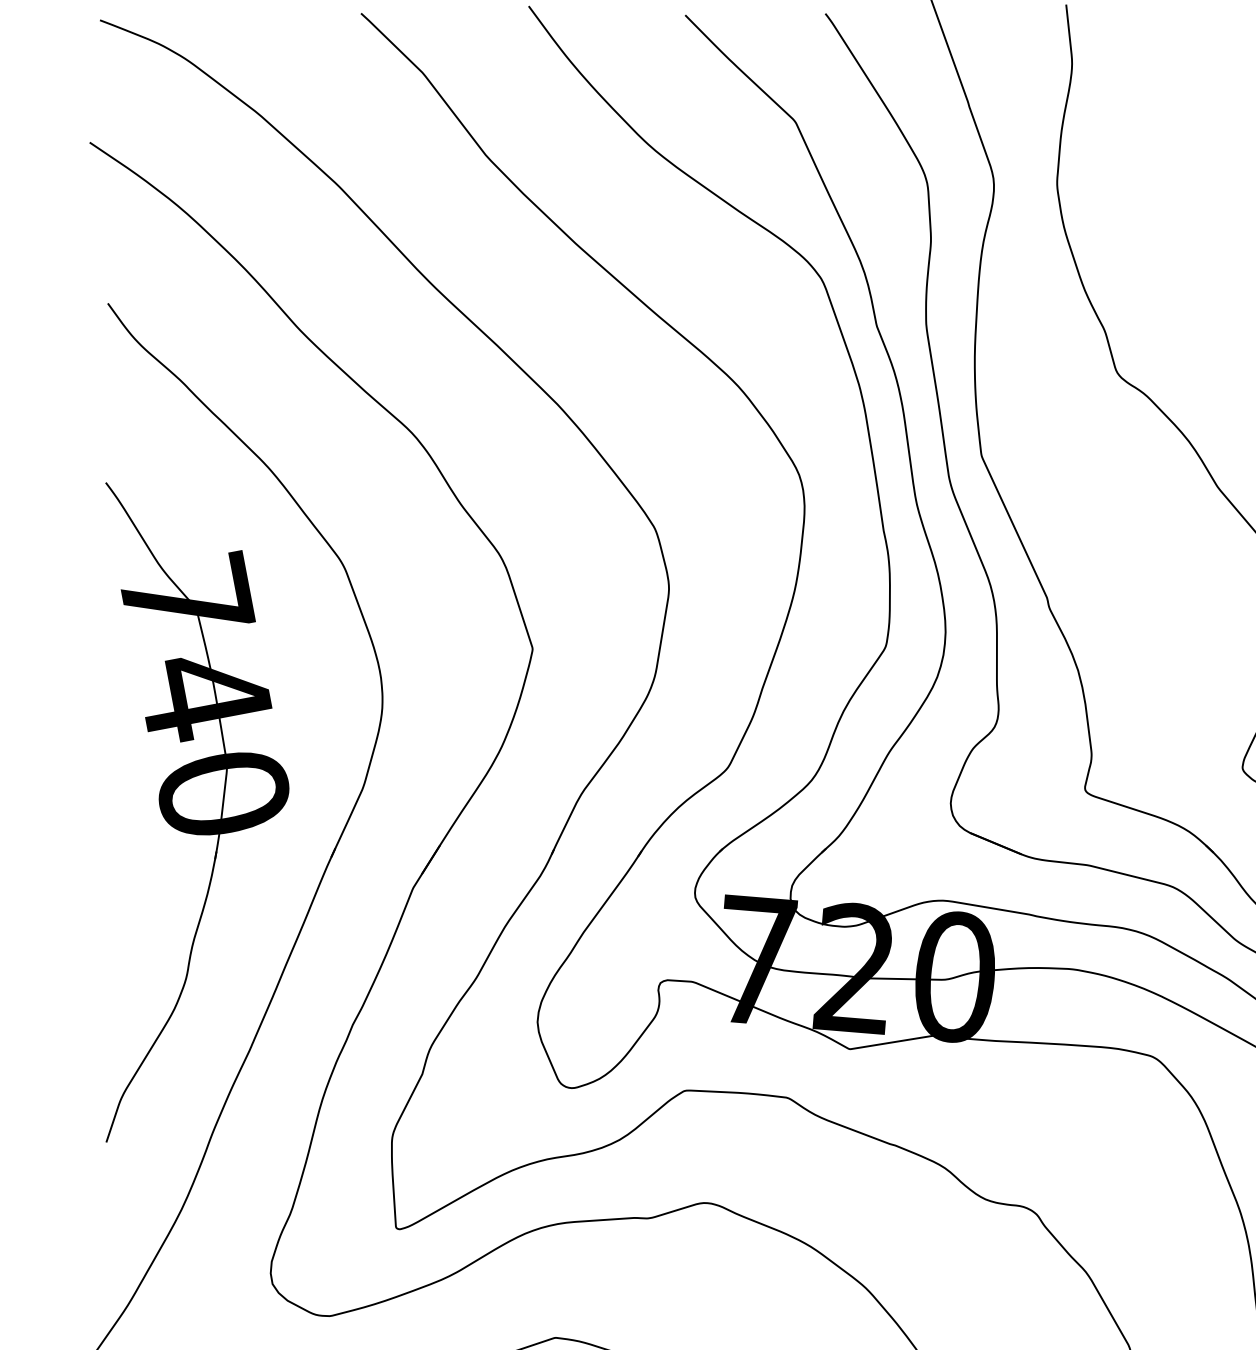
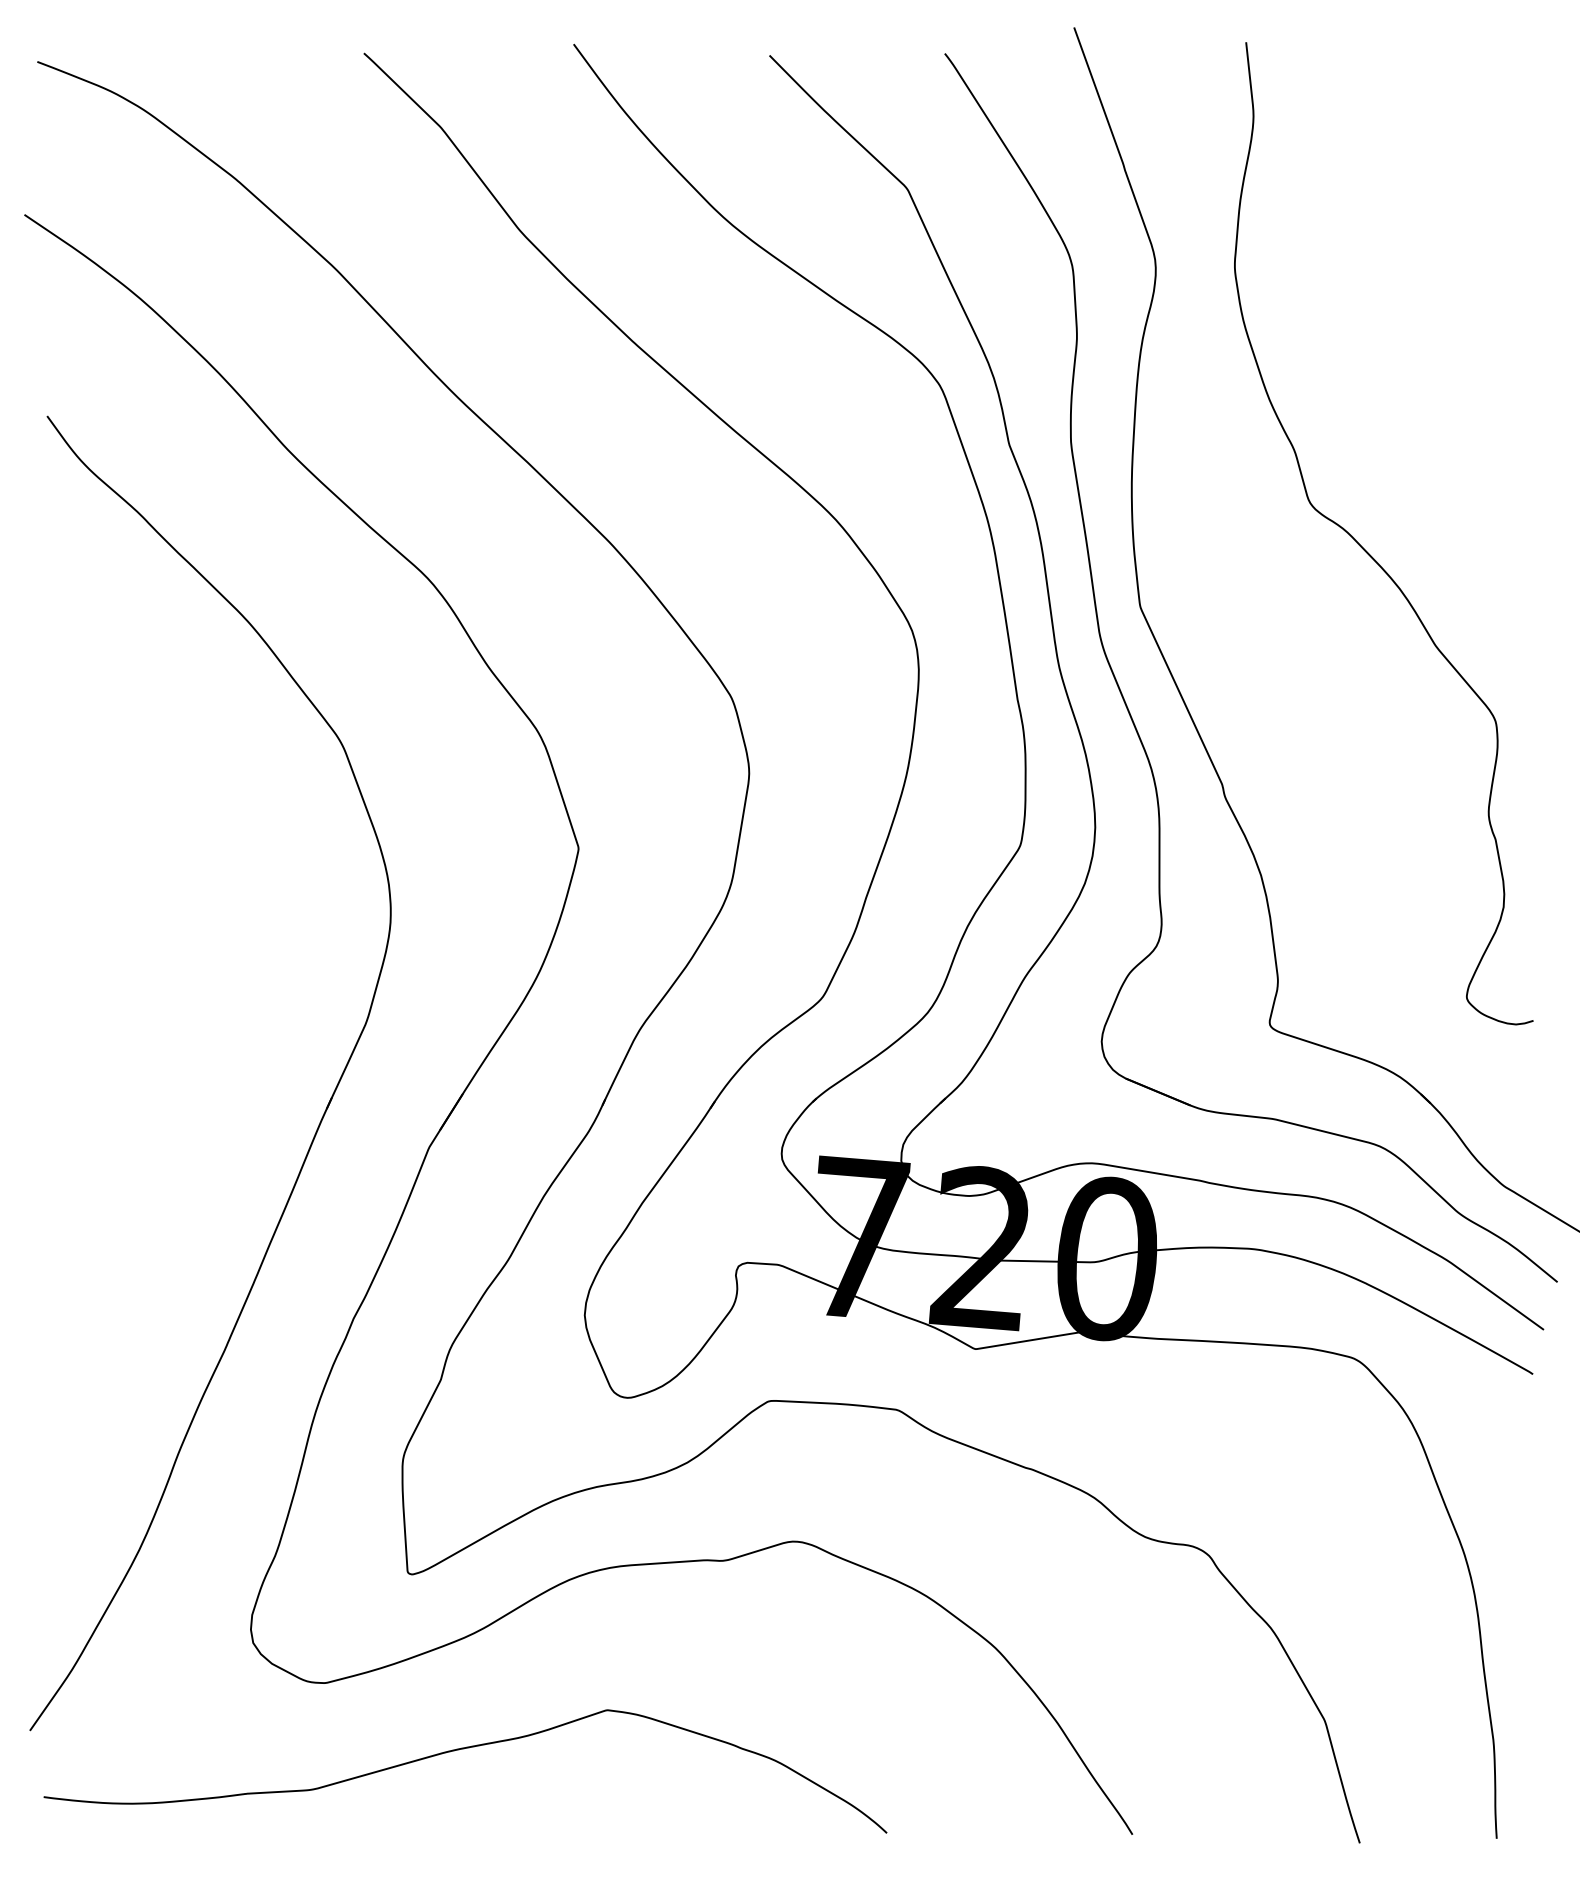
part: (197, 812) -> (159, 1052), removed

